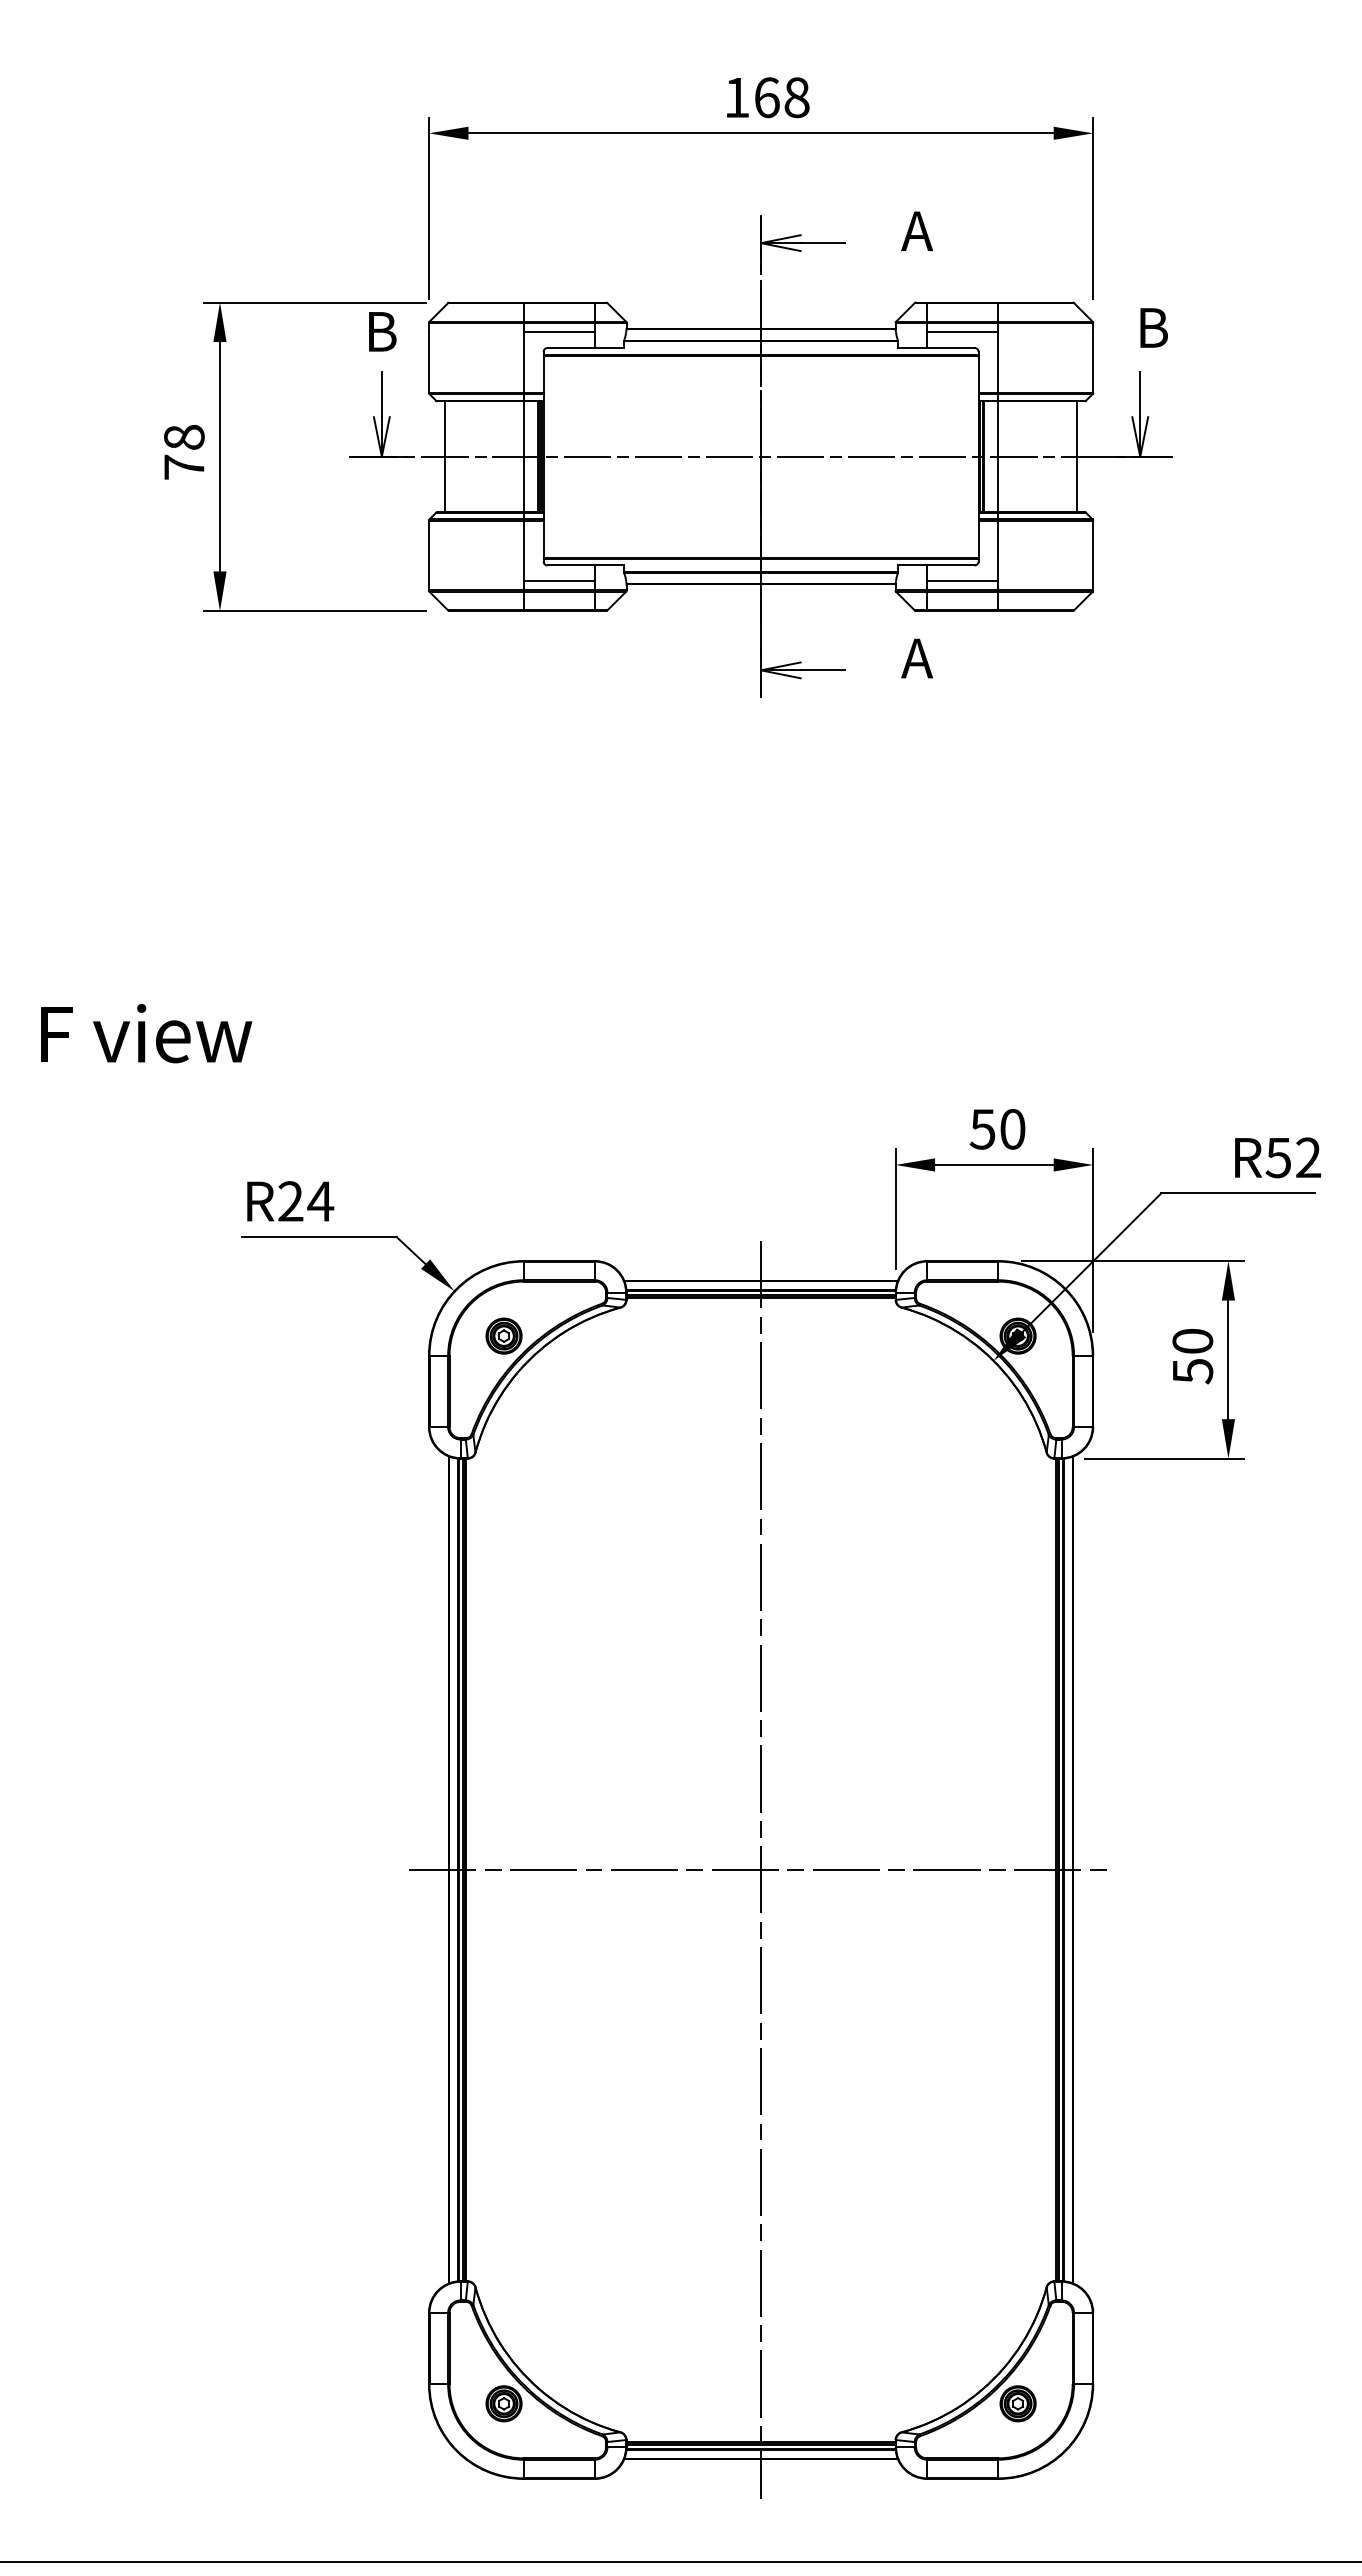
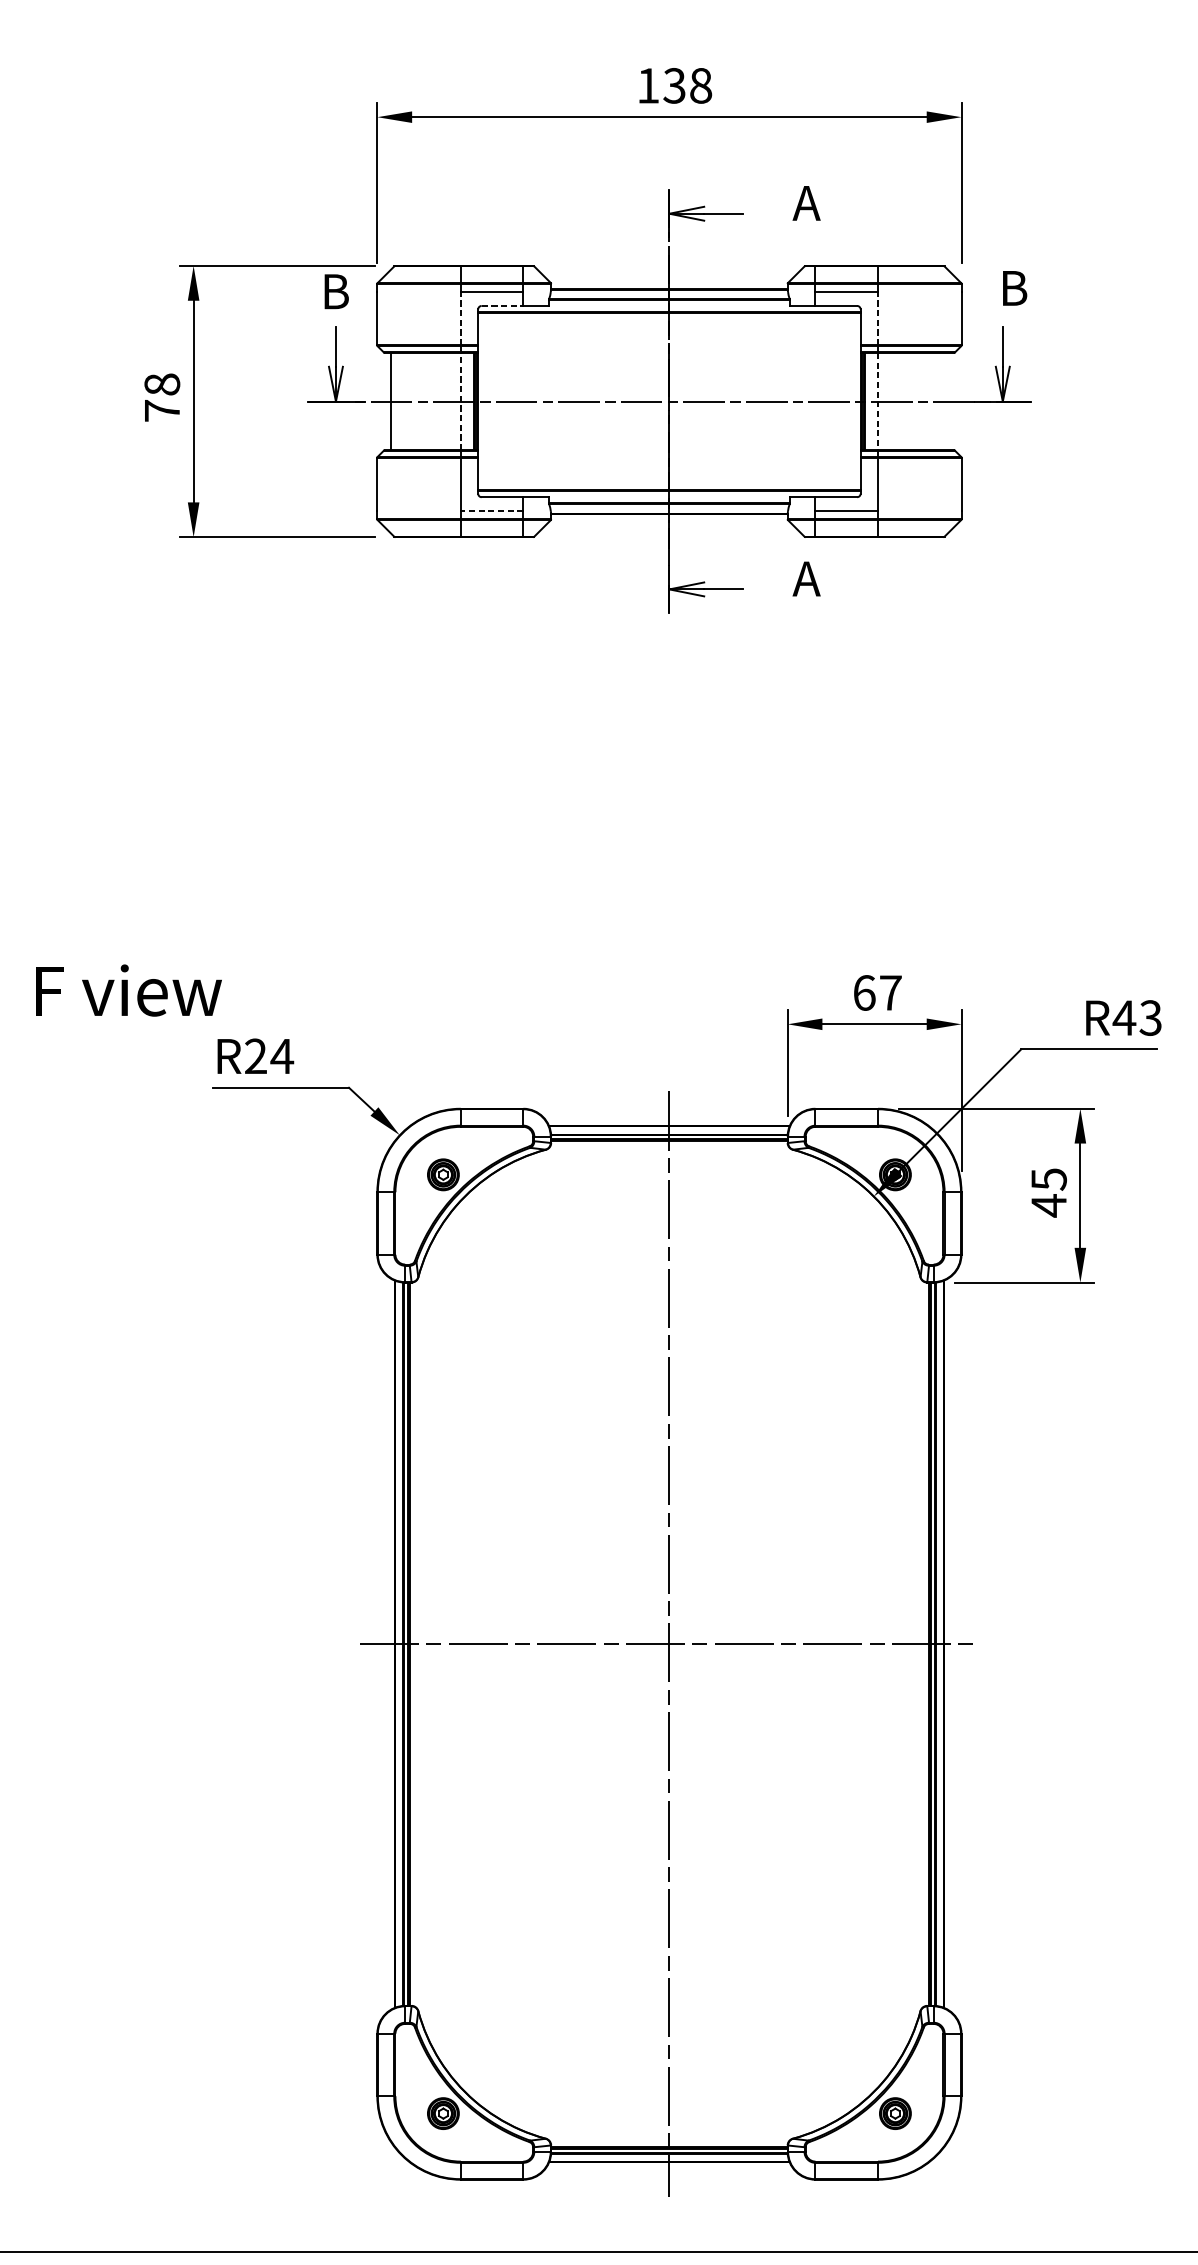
text: (766, 97) -> (674, 85), 168 -> 138
line: (571, 348) -> (502, 306), solid -> dashed
line: (523, 361) -> (460, 317), solid -> dashed
line: (998, 361) -> (878, 317), solid -> dashed
line: (523, 456) -> (460, 401), solid -> dashed
line: (1077, 456) -> (947, 401), removed
line: (998, 457) -> (878, 402), solid -> dashed
line: (559, 581) -> (492, 511), solid -> dashed
text: (146, 1033) -> (129, 990), moved
text: (997, 1129) -> (877, 993), 50 -> 67
text: (1292, 1157) -> (1136, 1017), R52 -> R43
text: (1192, 1357) -> (1048, 1193), 50 -> 45

